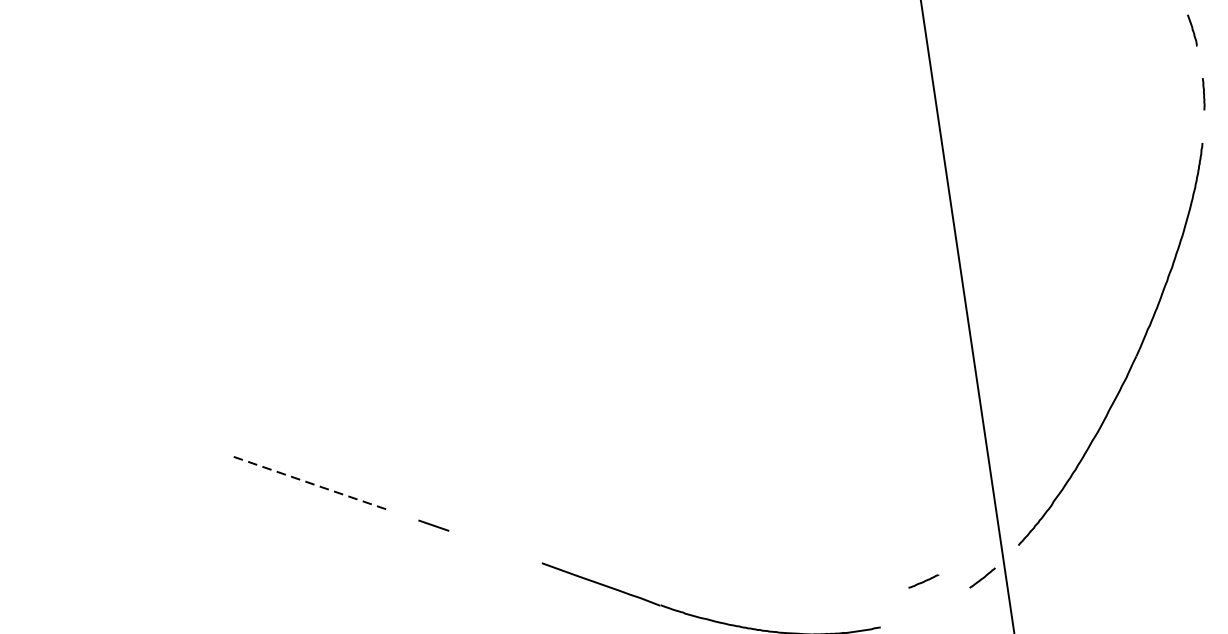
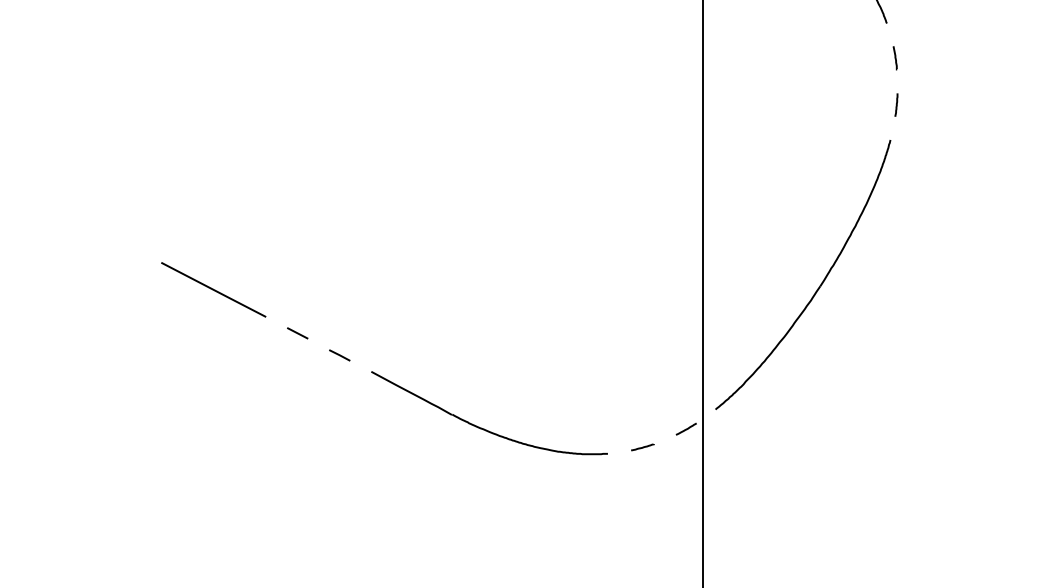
line: (311, 484) -> (214, 290), dashed -> solid
line: (495, 547) -> (339, 355), added
line: (923, 581) -> (642, 447), moved

